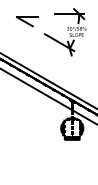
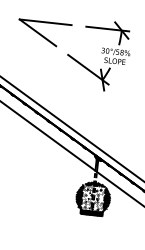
part: (27, 21) -> (44, 33), size x1.67
hatch: (71, 128) -> (92, 198), added

